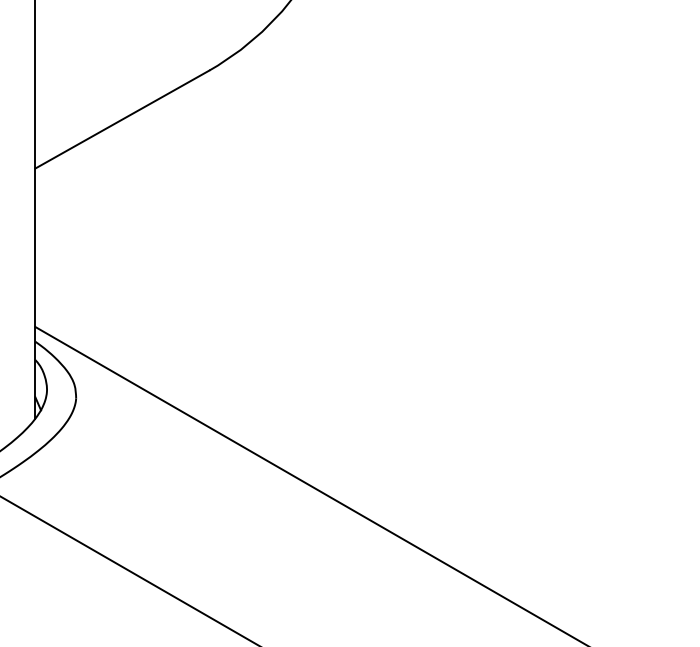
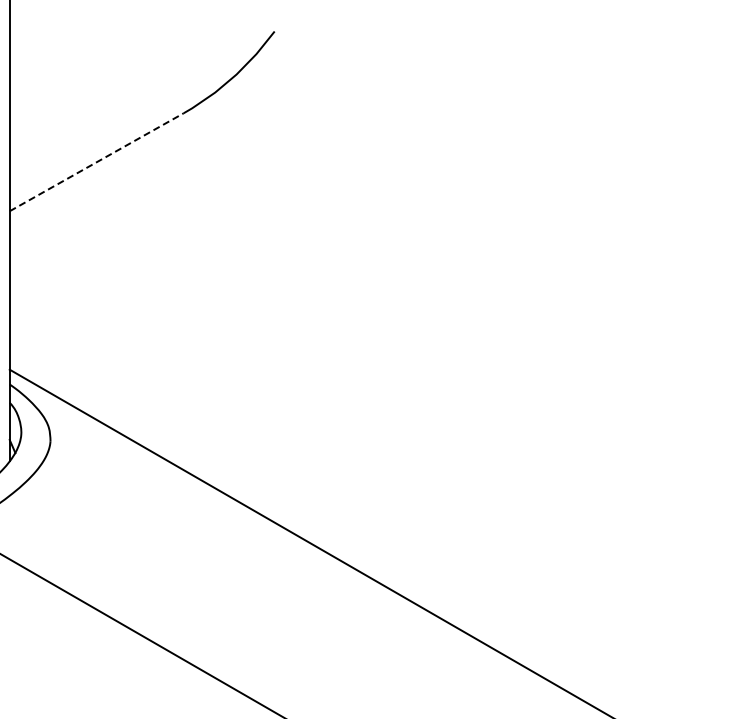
line: (122, 119) -> (96, 162), solid -> dashed

